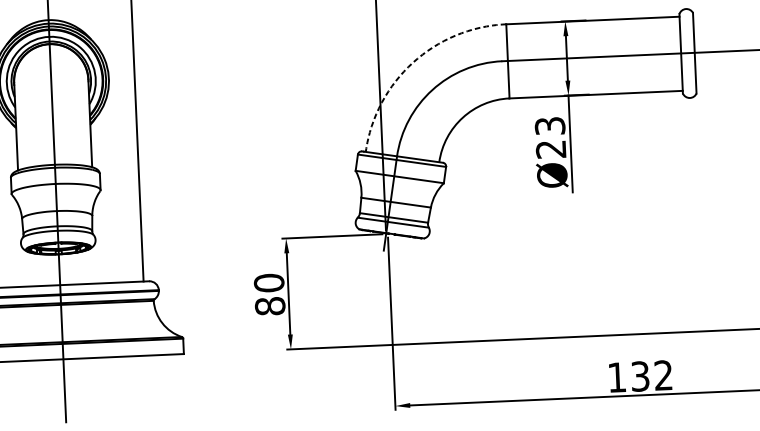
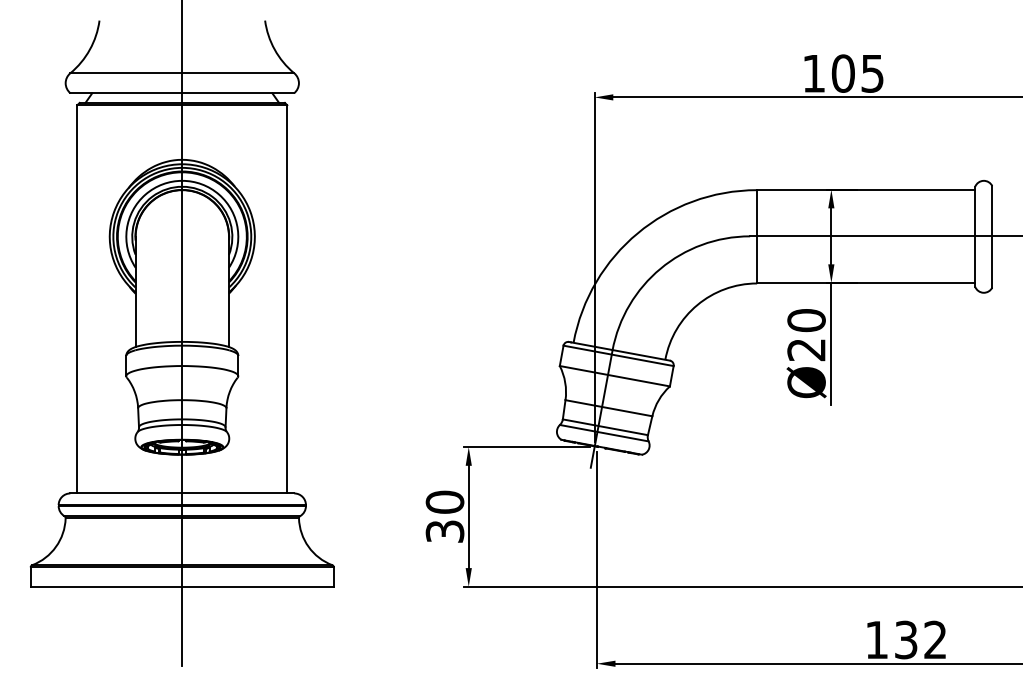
arc: (412, 62) -> (637, 233), dashed -> solid
text: (550, 126) -> (806, 320), Ø23 -> Ø20
text: (269, 306) -> (444, 531), 80 -> 30

